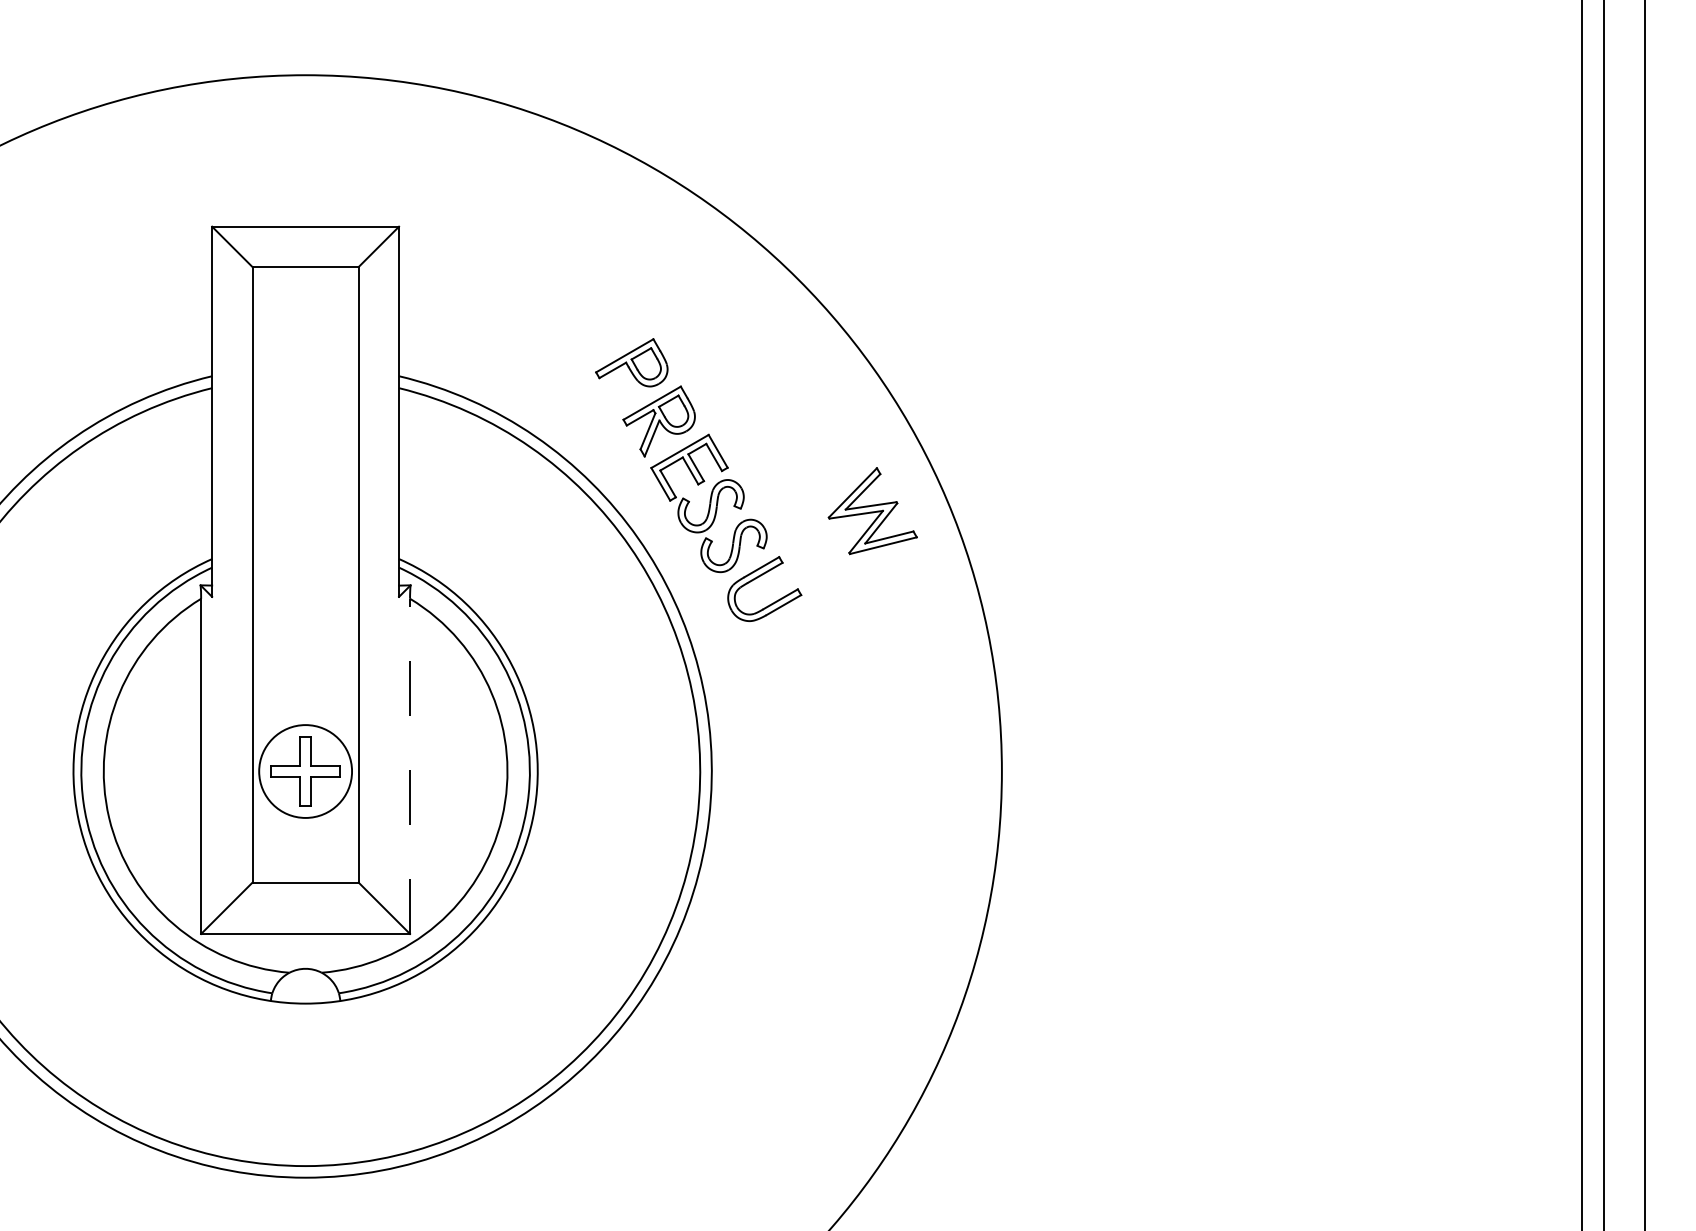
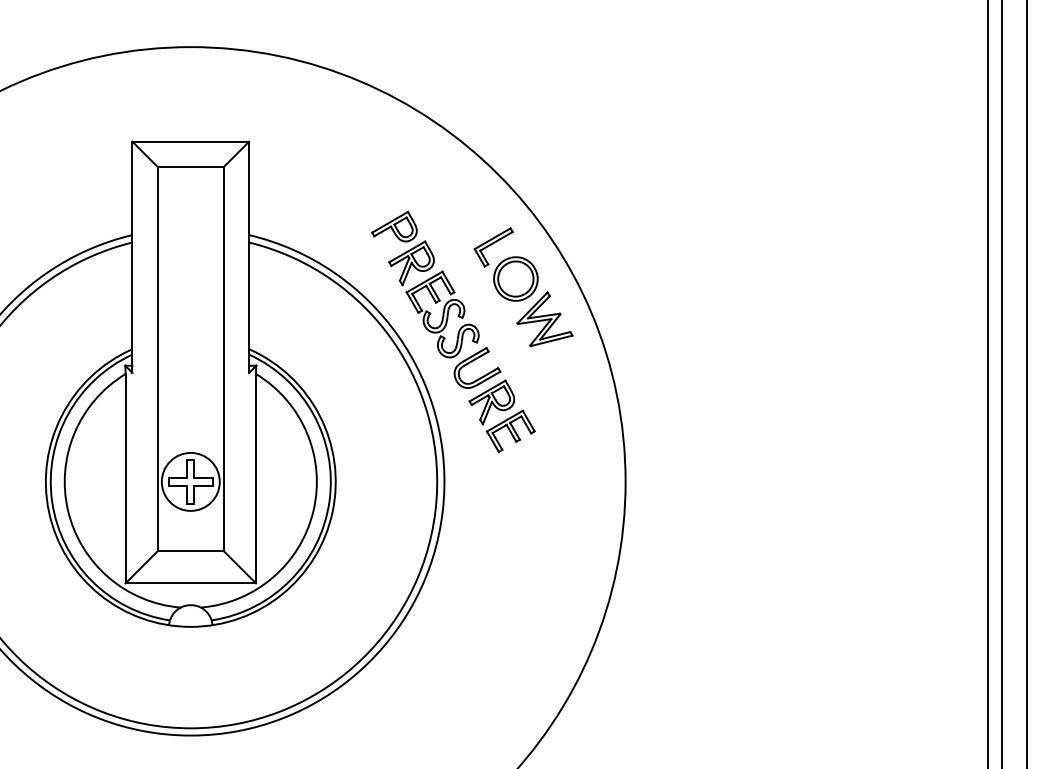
part: (809, 423) -> (505, 264), added
part: (803, 665) -> (501, 415), added
line: (410, 766) -> (256, 478), dashed -> solid

